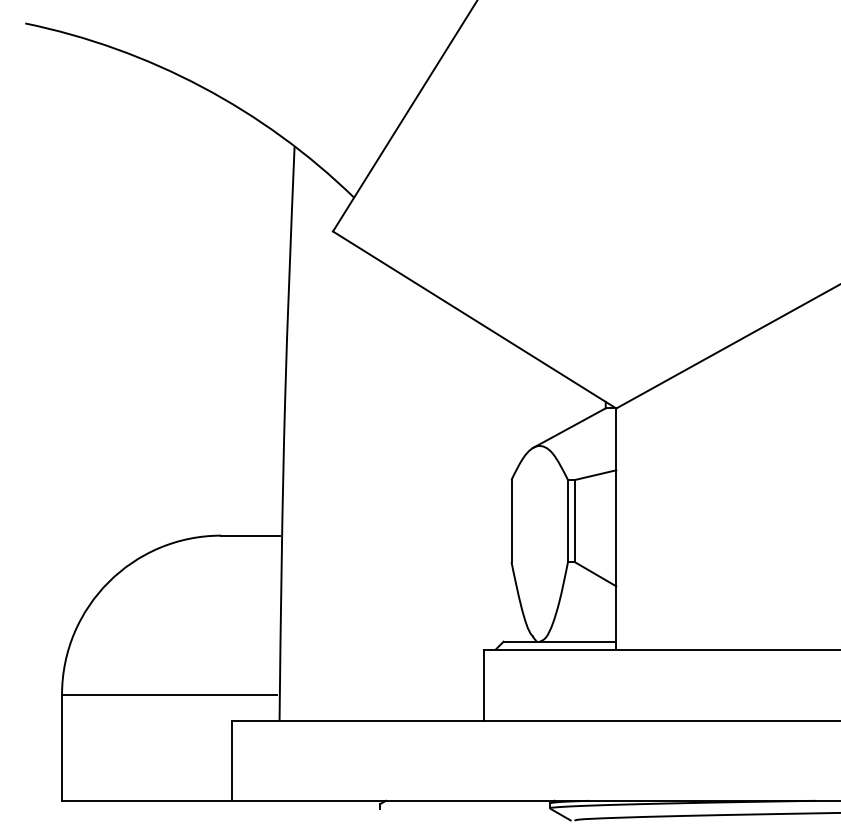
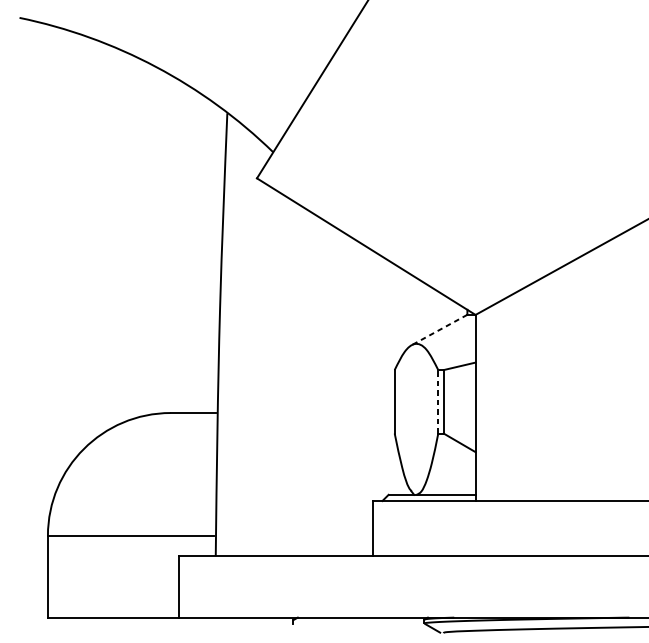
line: (568, 428) -> (438, 330), solid -> dashed
line: (567, 520) -> (437, 401), solid -> dashed

